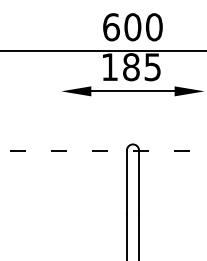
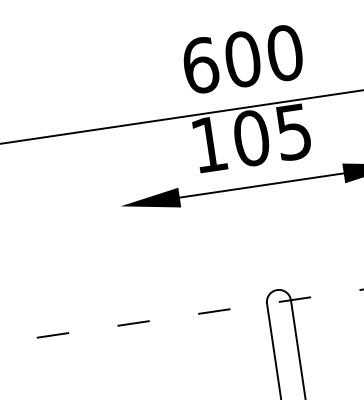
text: (131, 66) -> (251, 136), 185 -> 105

